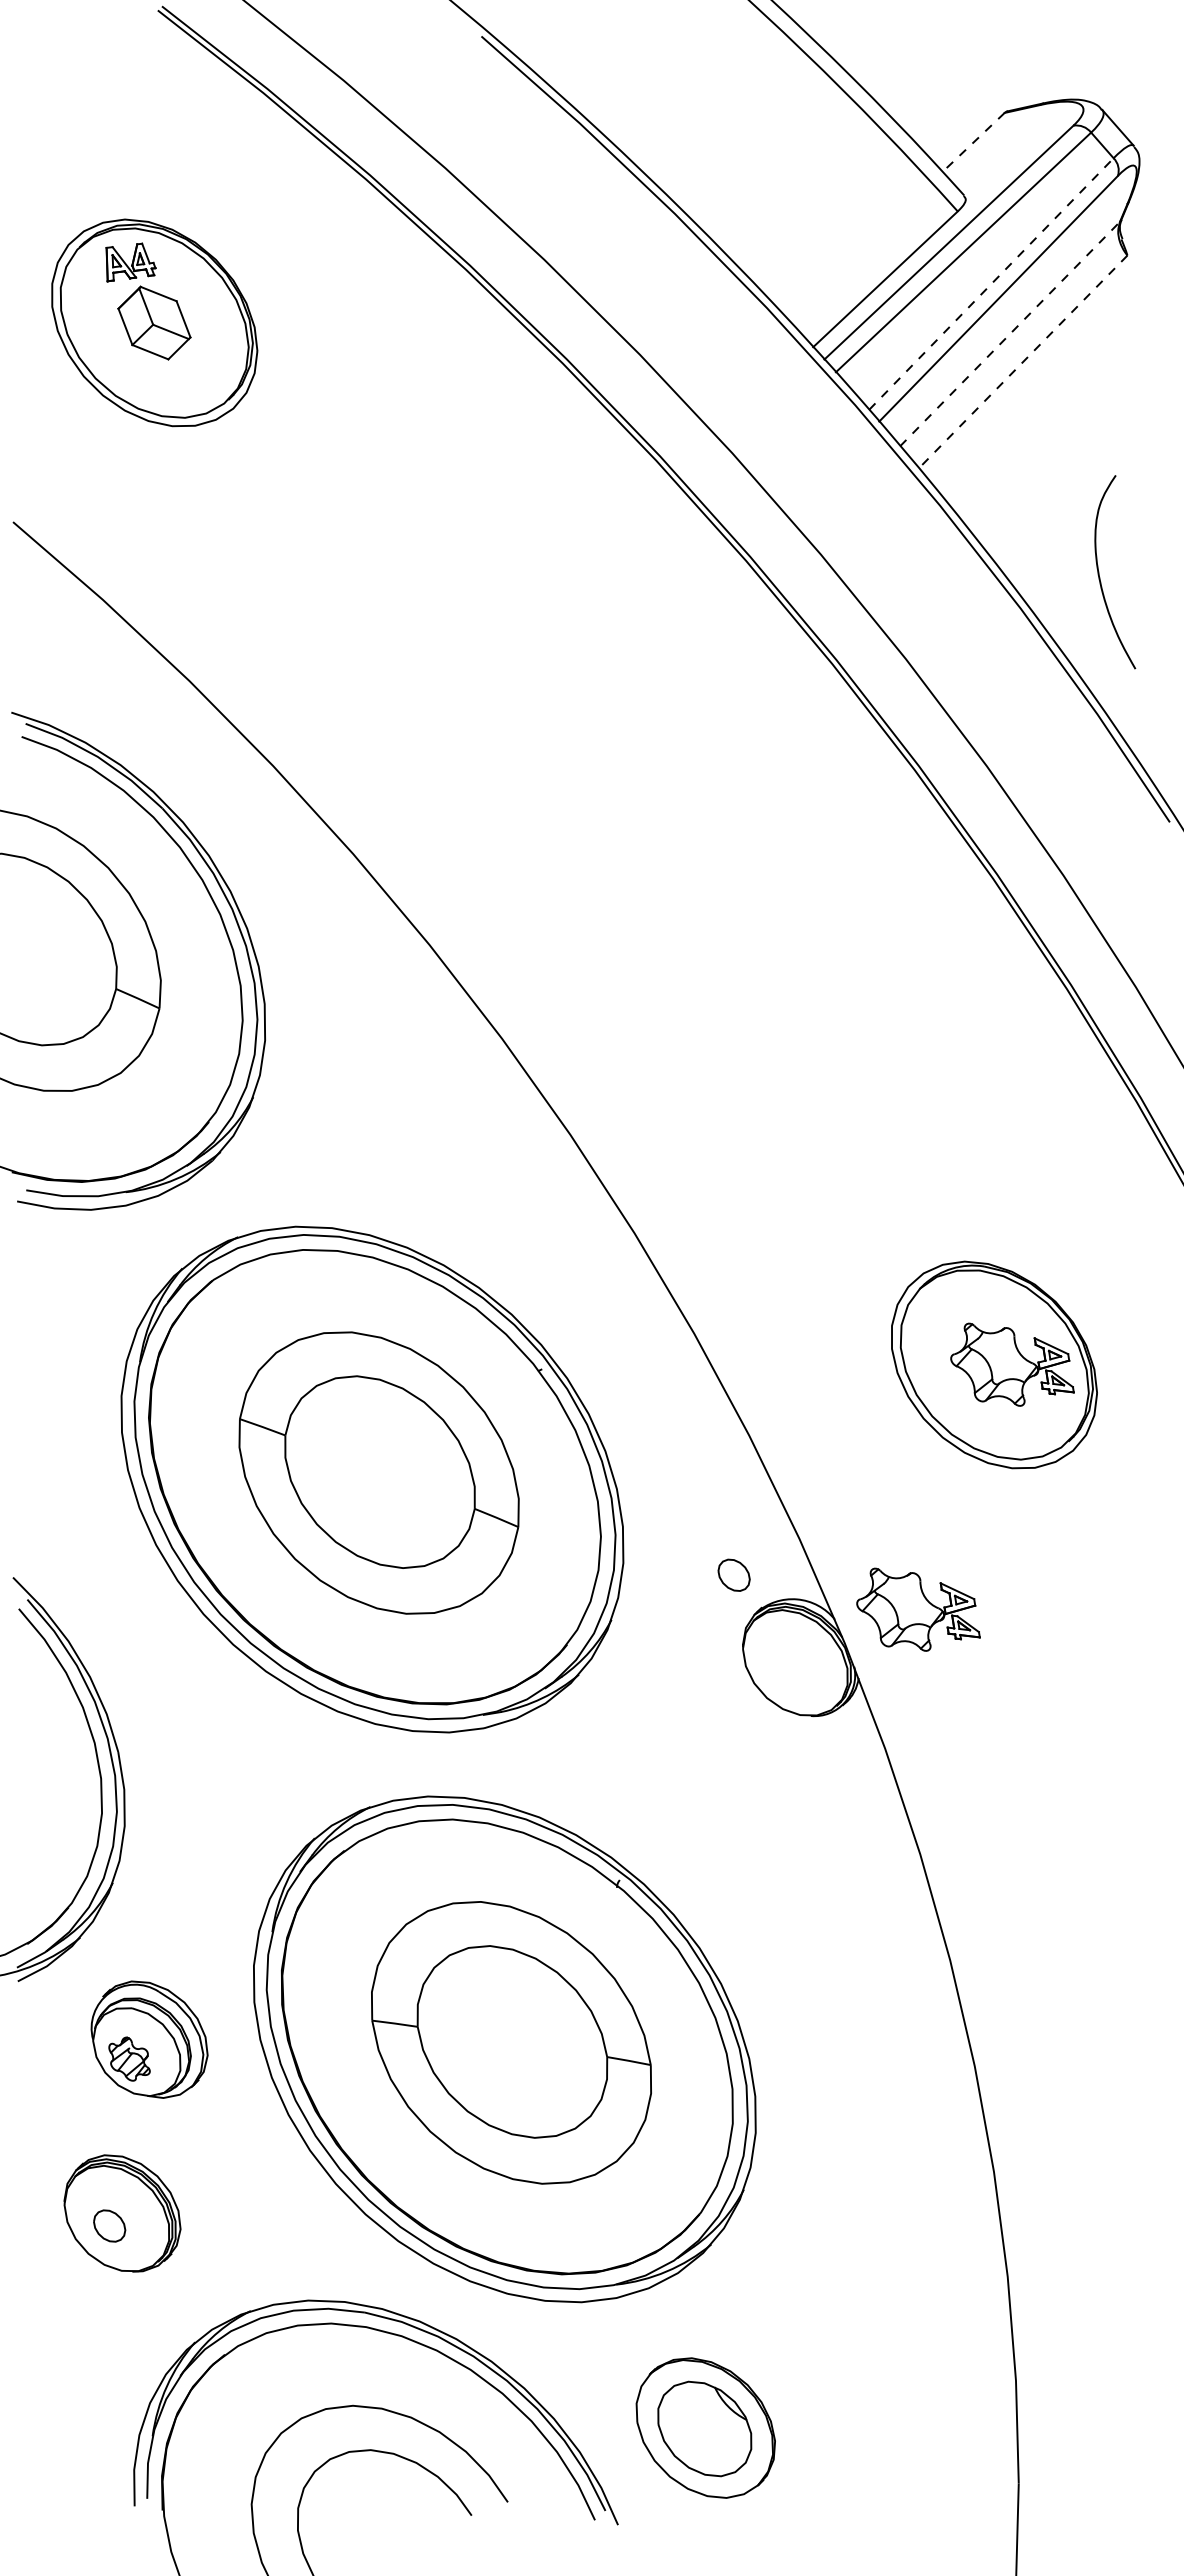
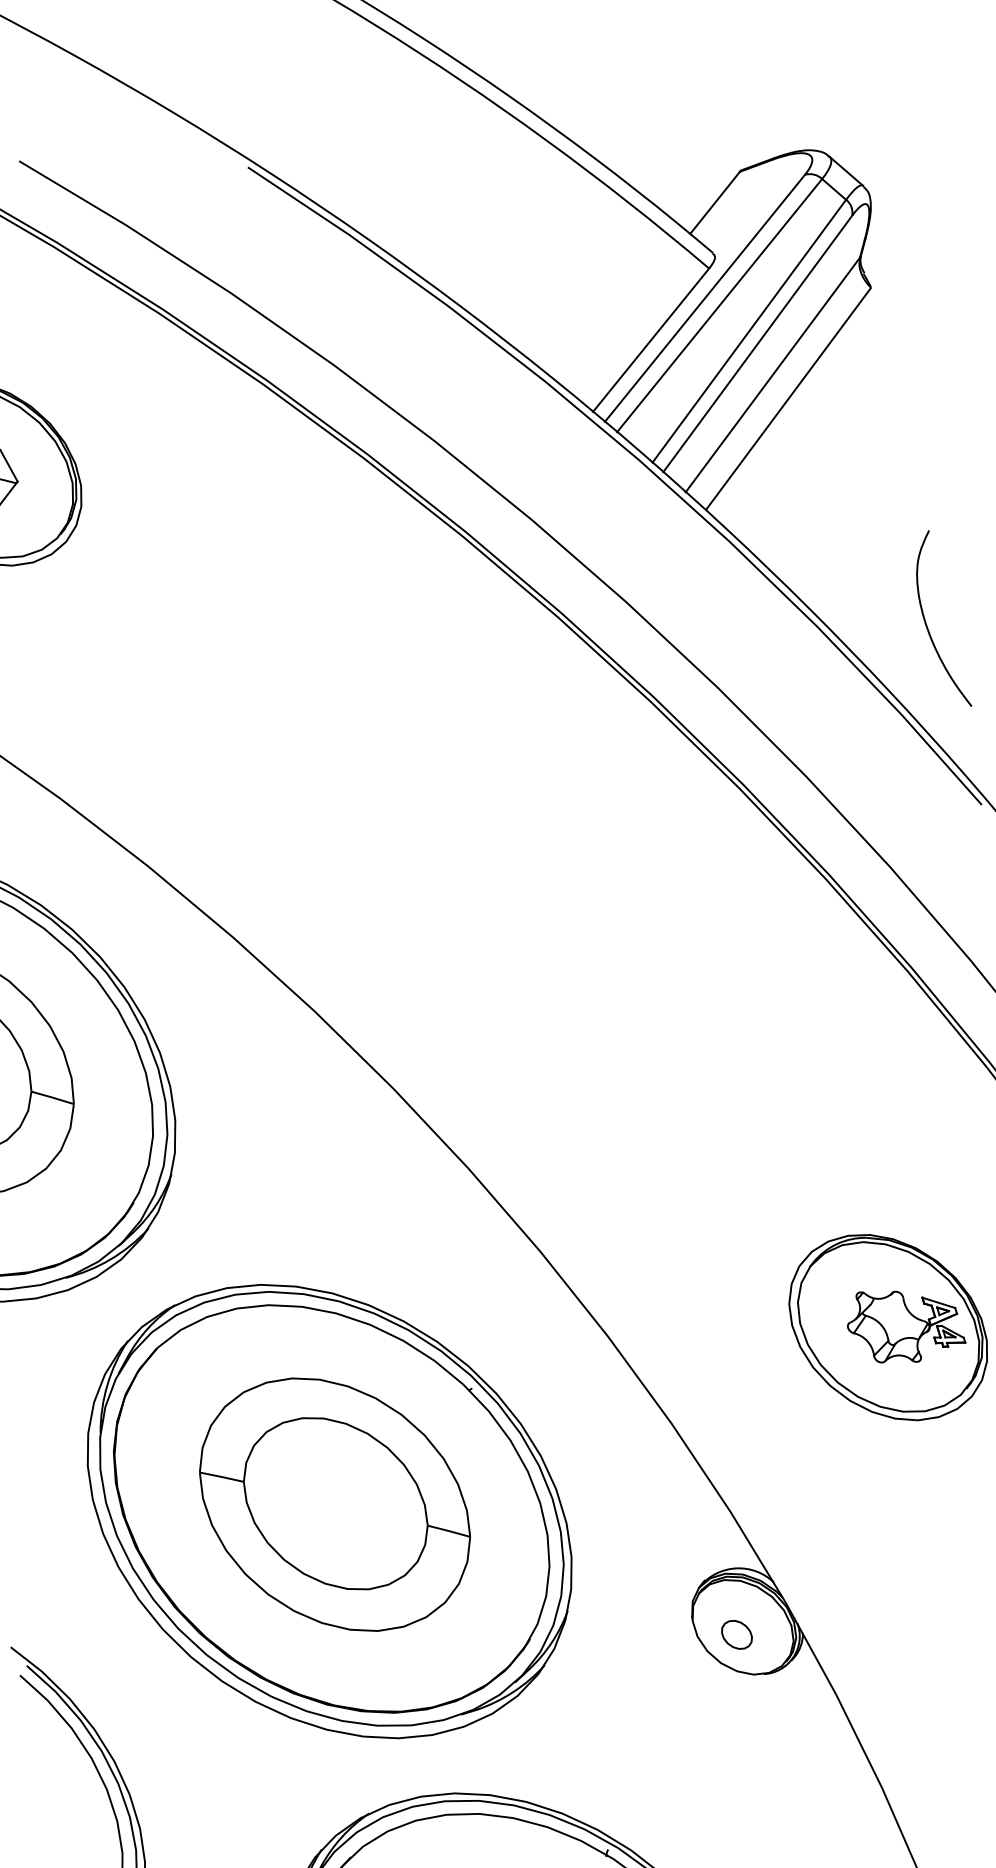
line: (973, 142) -> (714, 203), dashed -> solid
line: (991, 283) -> (749, 330), dashed -> solid
line: (1010, 333) -> (773, 374), dashed -> solid
line: (1023, 361) -> (788, 398), dashed -> solid
curve: (1100, 577) -> (927, 626), moved
part: (733, 1574) -> (736, 1634), moved
part: (918, 1609) -> (849, 1562), removed

